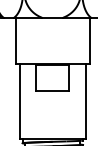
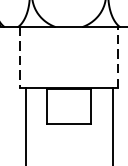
line: (89, 40) -> (117, 56), solid -> dashed
line: (15, 41) -> (20, 58), solid -> dashed

